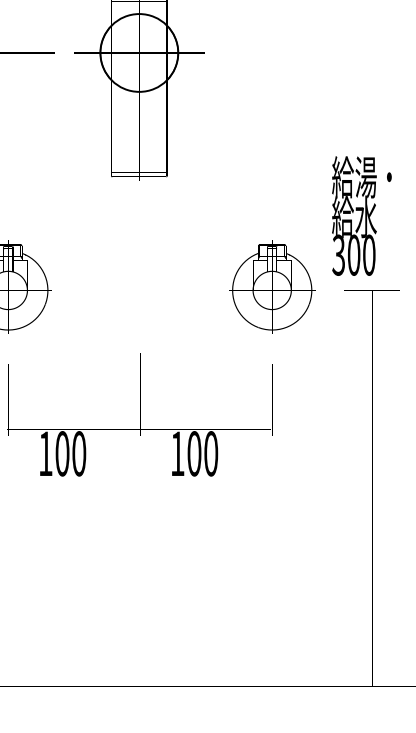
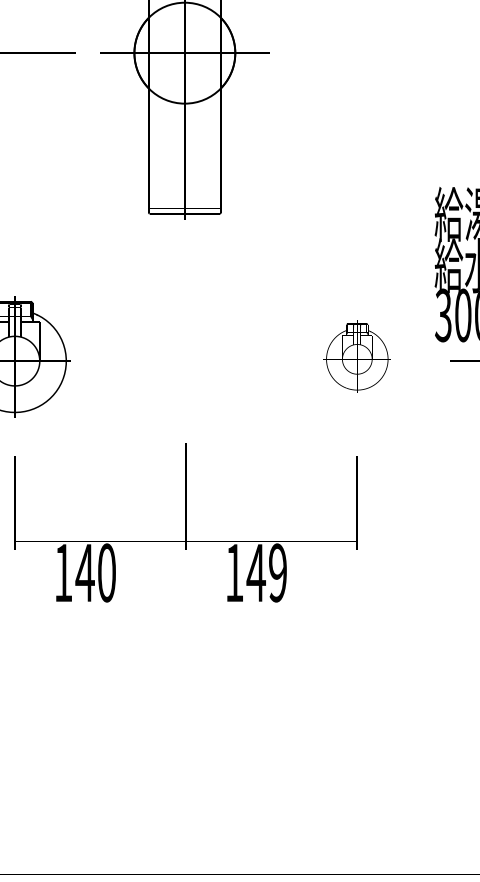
part: (272, 286) -> (357, 356), size x0.6
text: (61, 453) -> (83, 572), 100 -> 140
text: (202, 453) -> (266, 572), 100 -> 149

